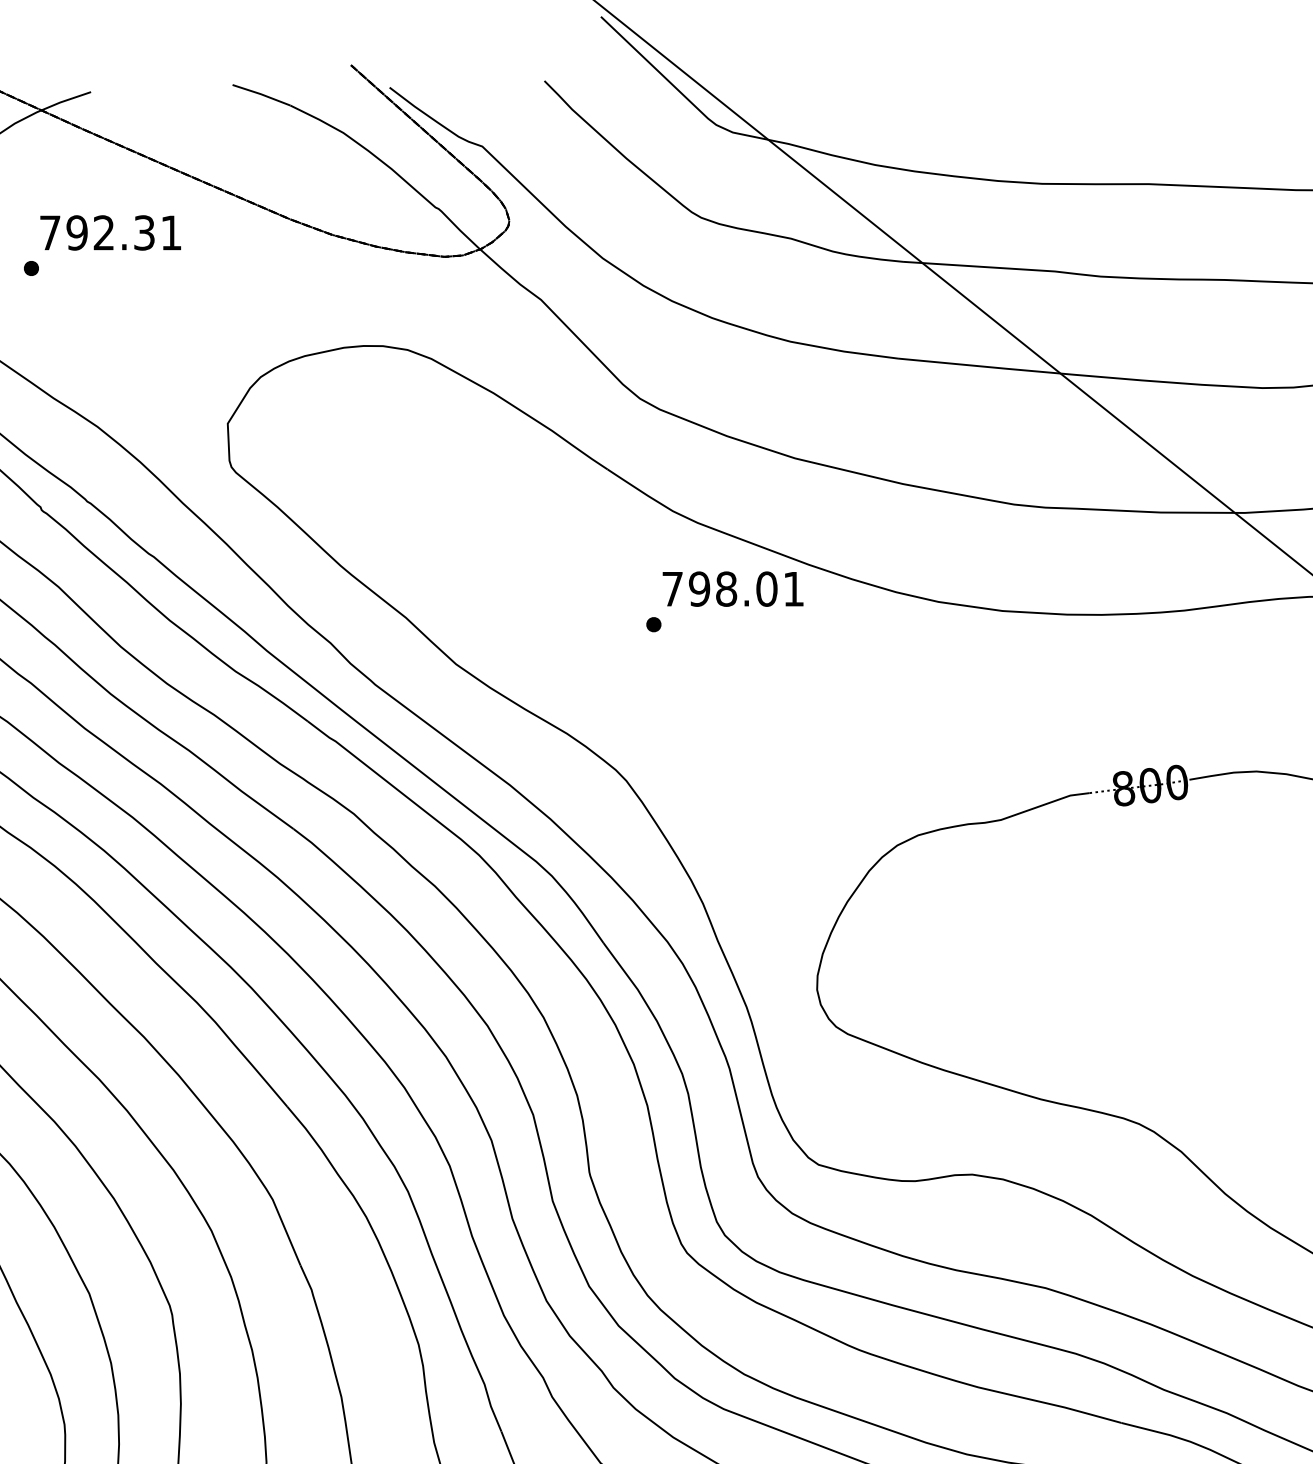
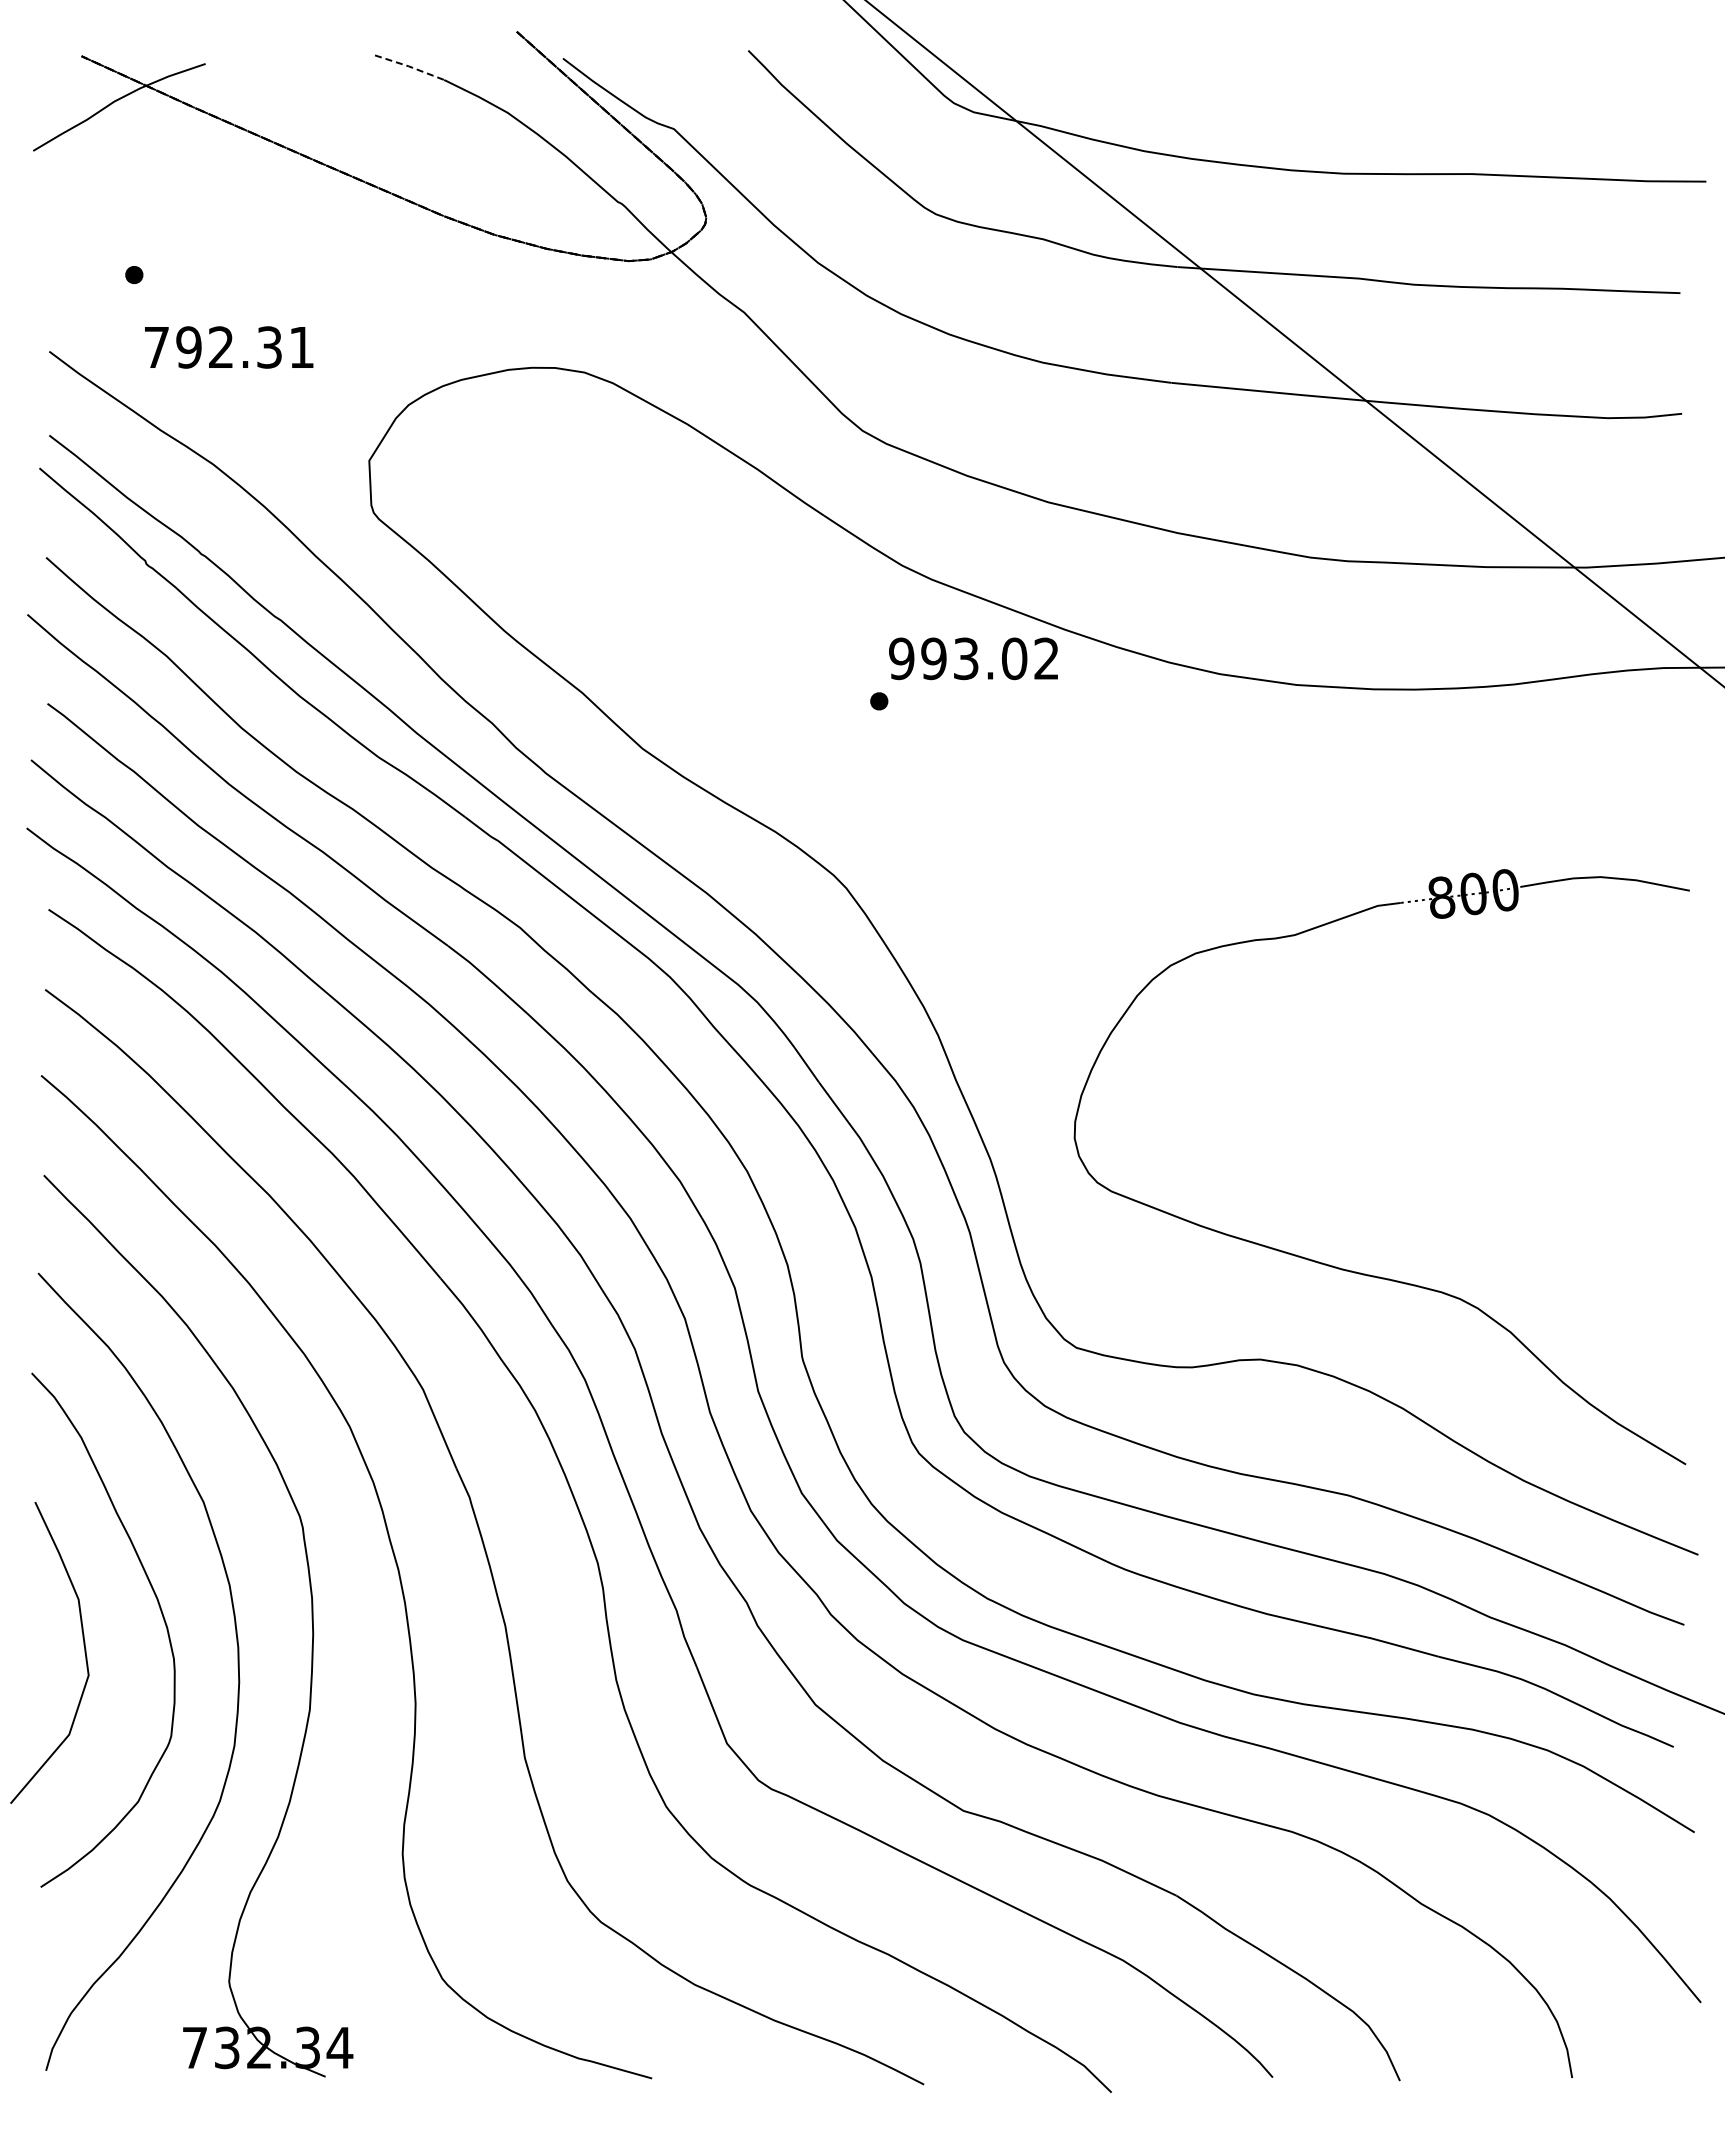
line: (261, 94) -> (409, 66), solid -> dashed
text: (110, 232) -> (229, 347), moved
text: (732, 588) -> (973, 658), 798.01 -> 993.02

